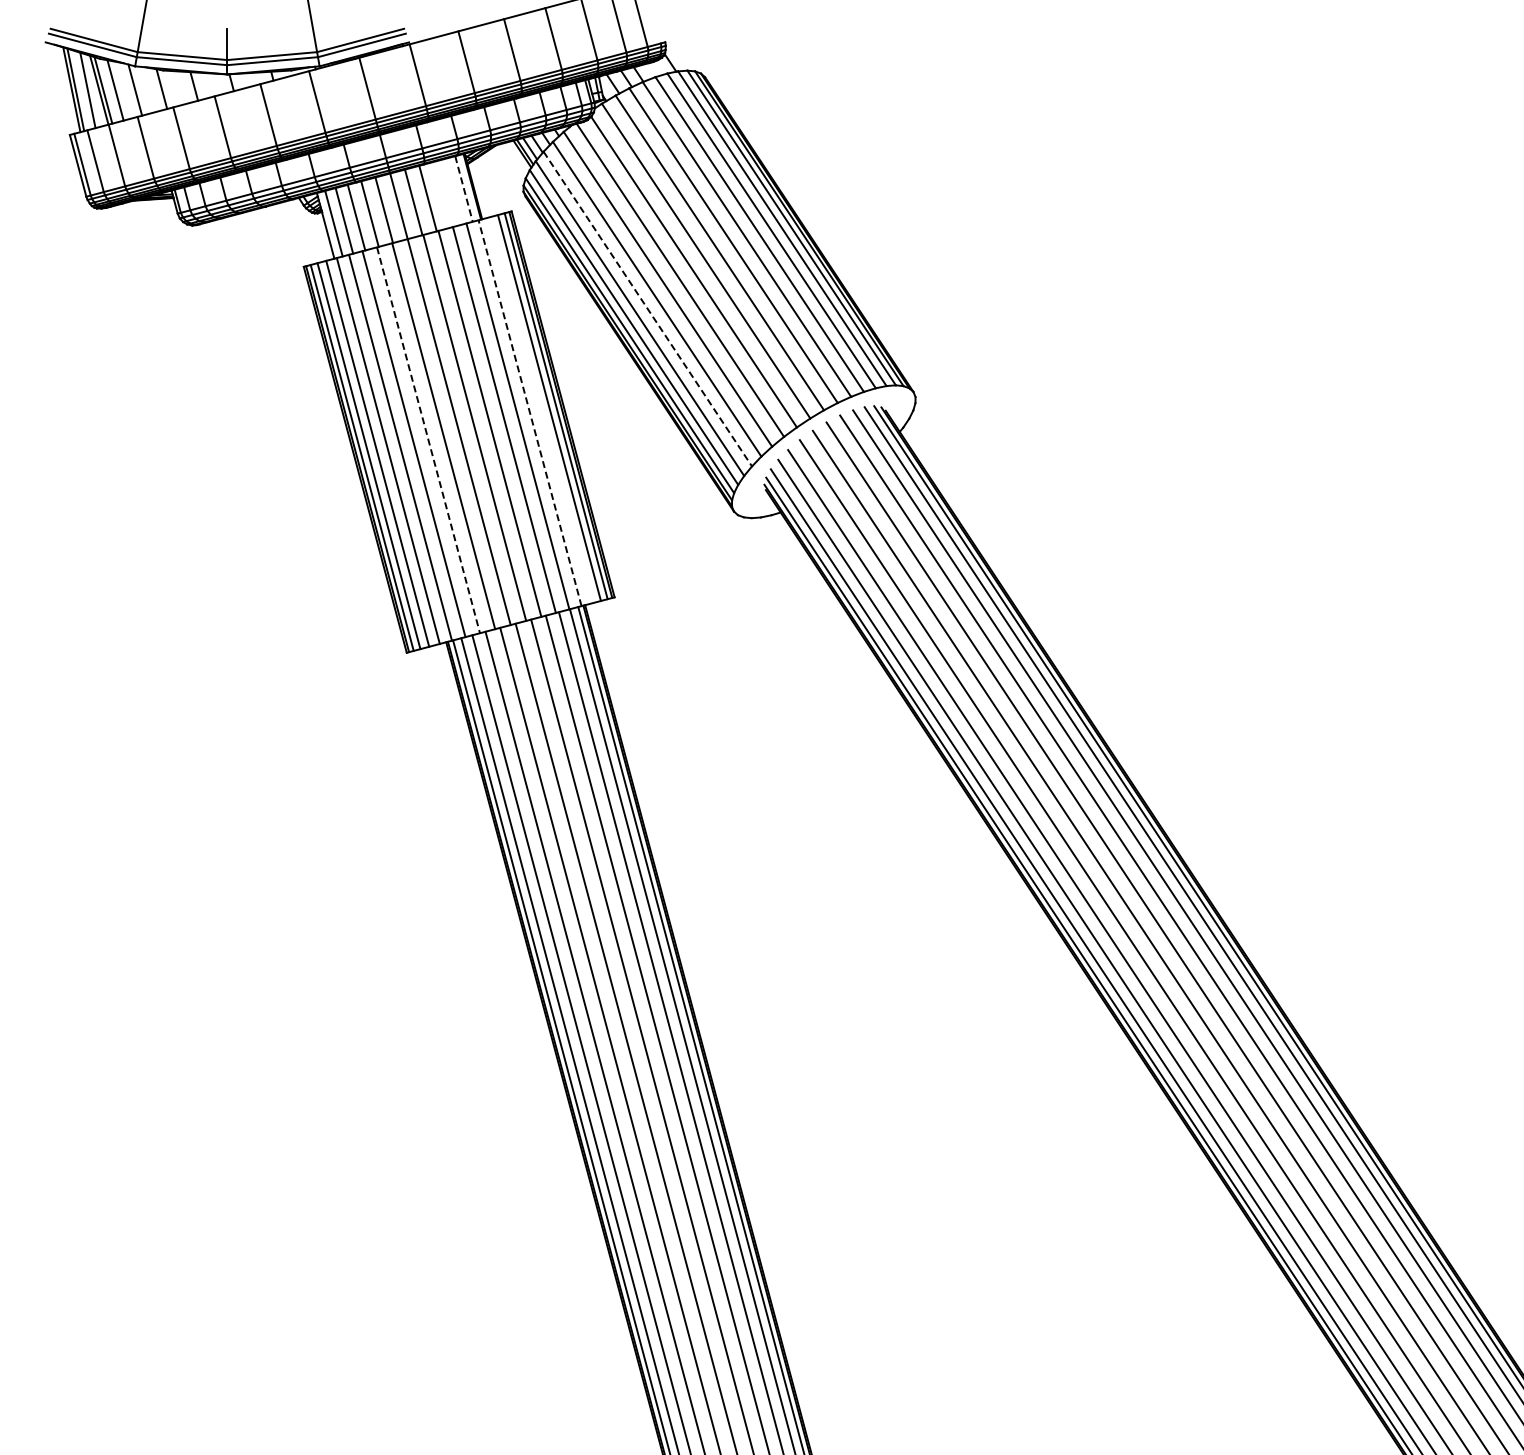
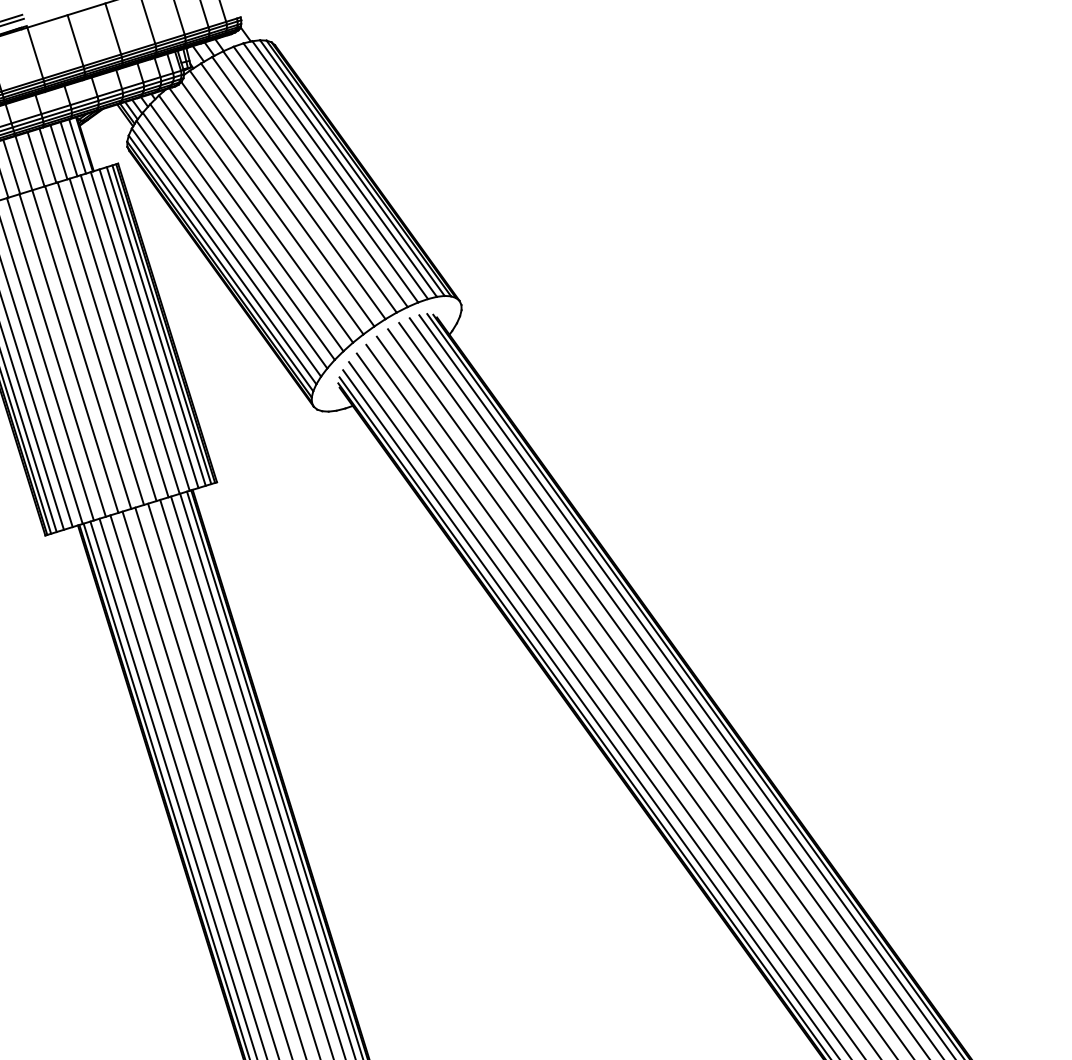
line: (464, 189) -> (78, 146), dashed -> solid
line: (453, 191) -> (68, 148), added
line: (441, 194) -> (59, 151), added
line: (647, 309) -> (234, 240), dashed -> solid
line: (540, 410) -> (148, 328), added
line: (530, 413) -> (140, 331), dashed -> solid
line: (428, 440) -> (56, 357), dashed -> solid

